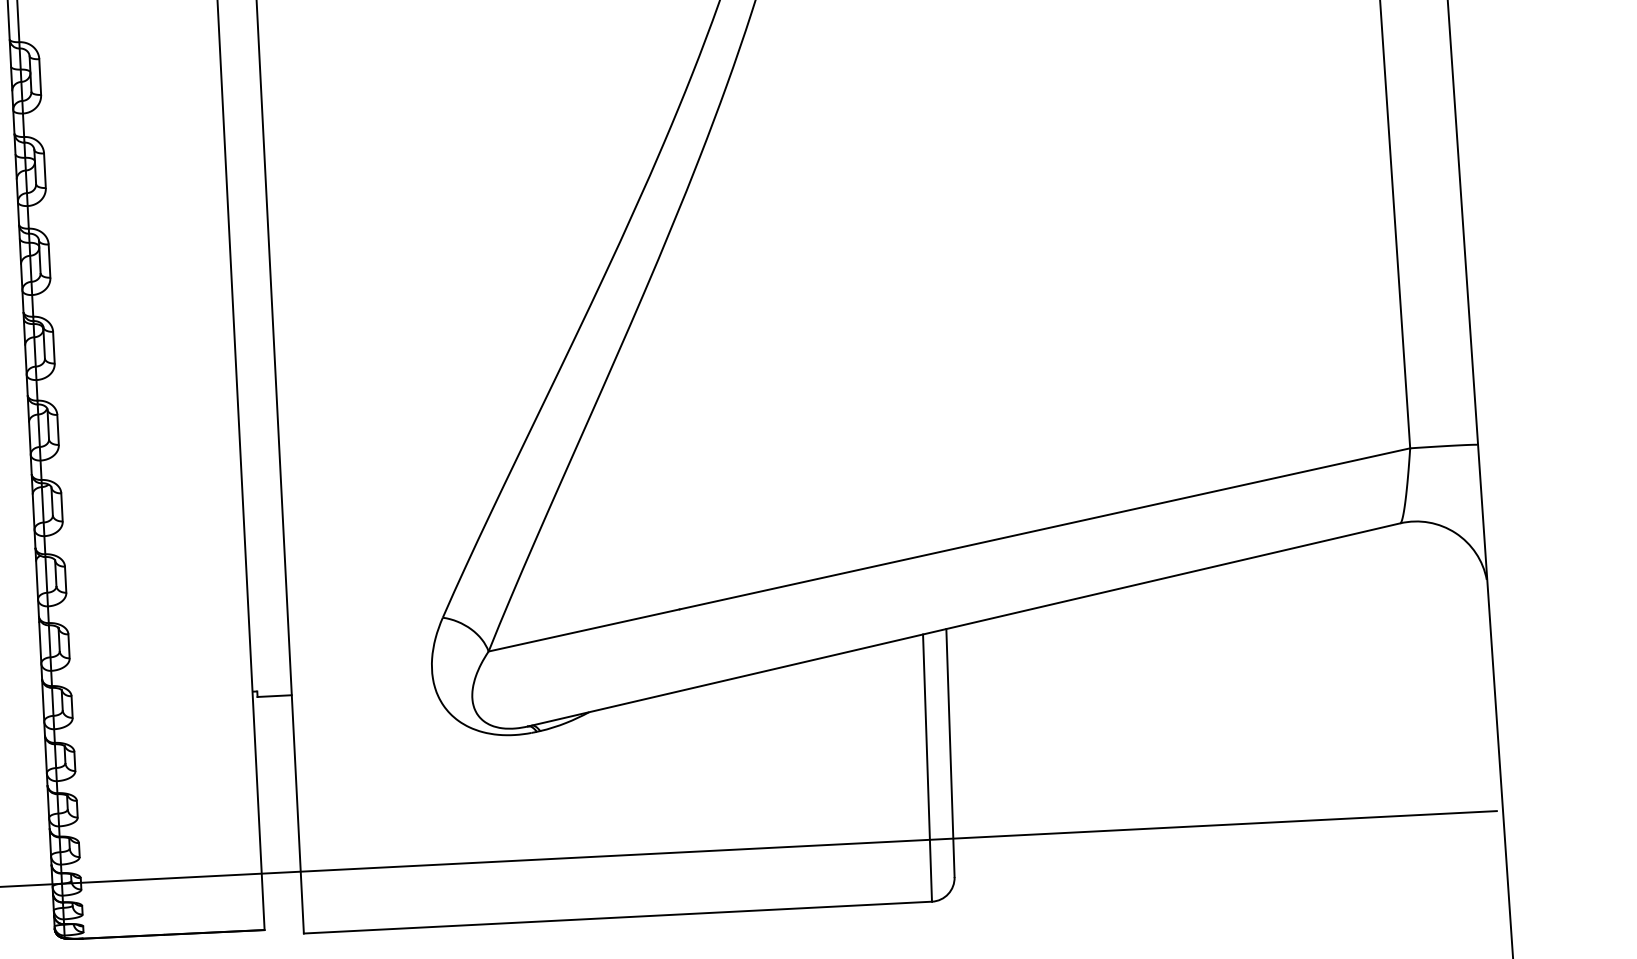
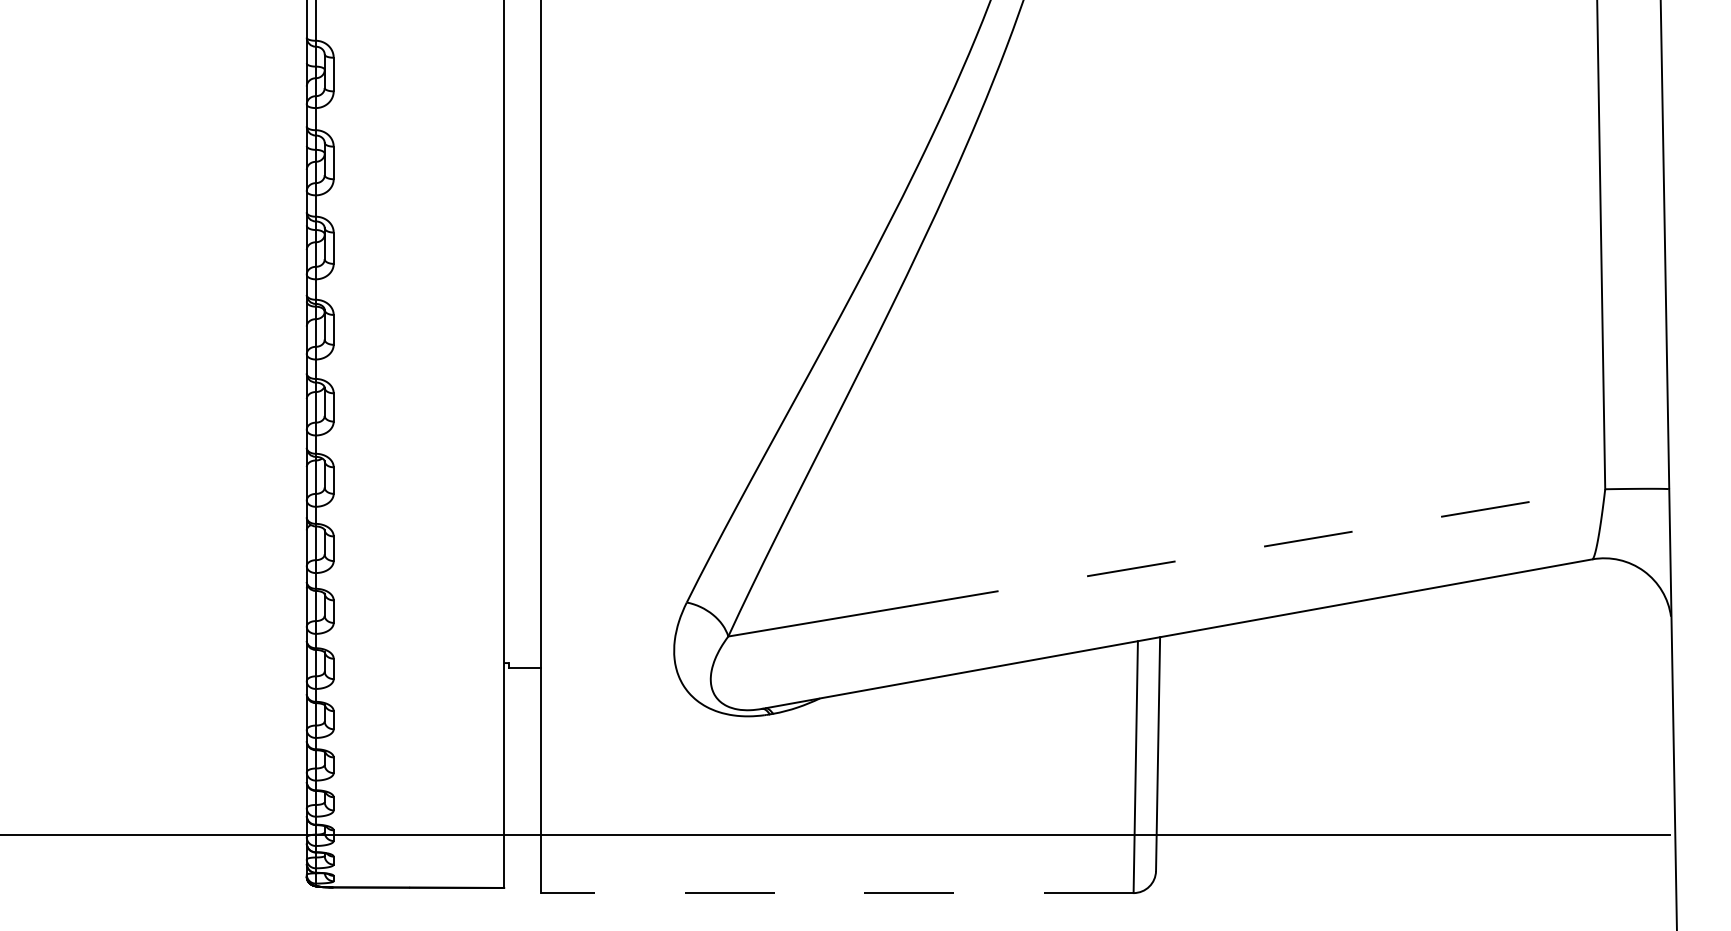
line: (1045, 528) -> (1258, 547), solid -> dashed
line: (617, 918) -> (836, 893), solid -> dashed

